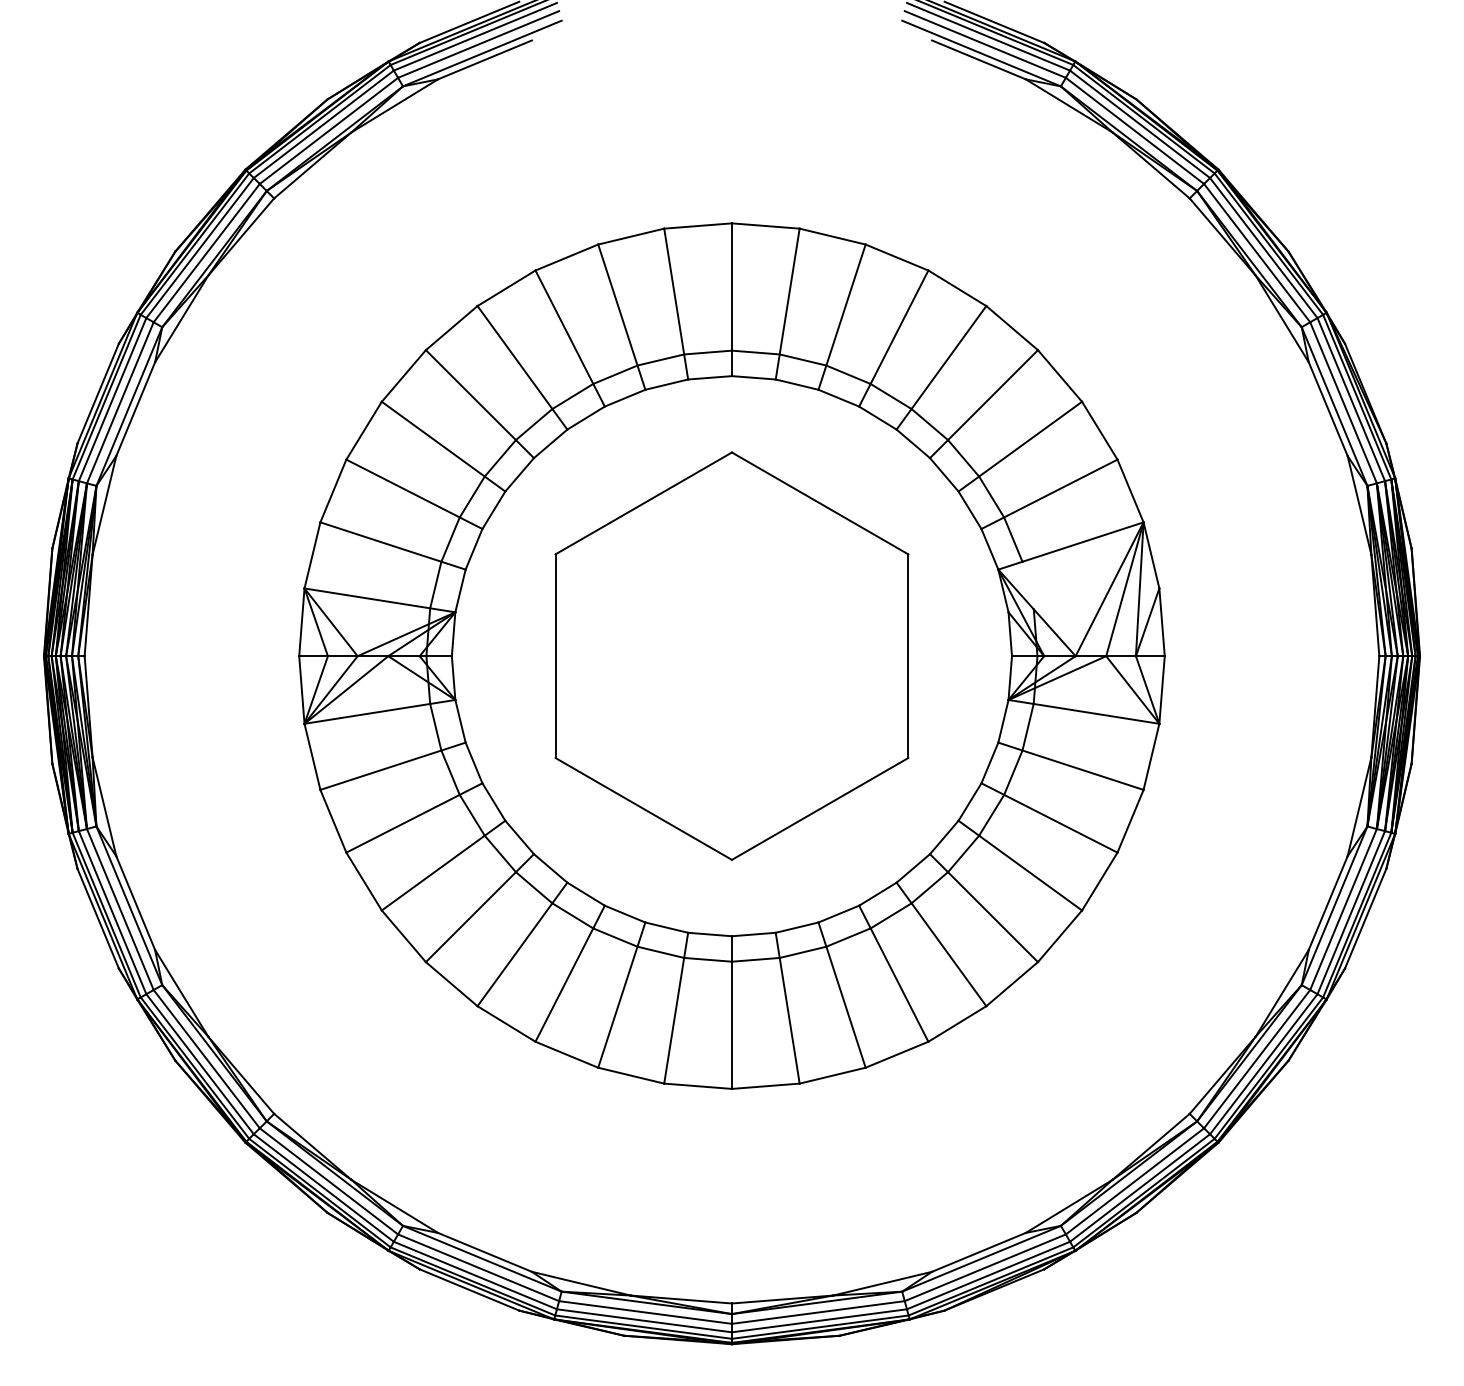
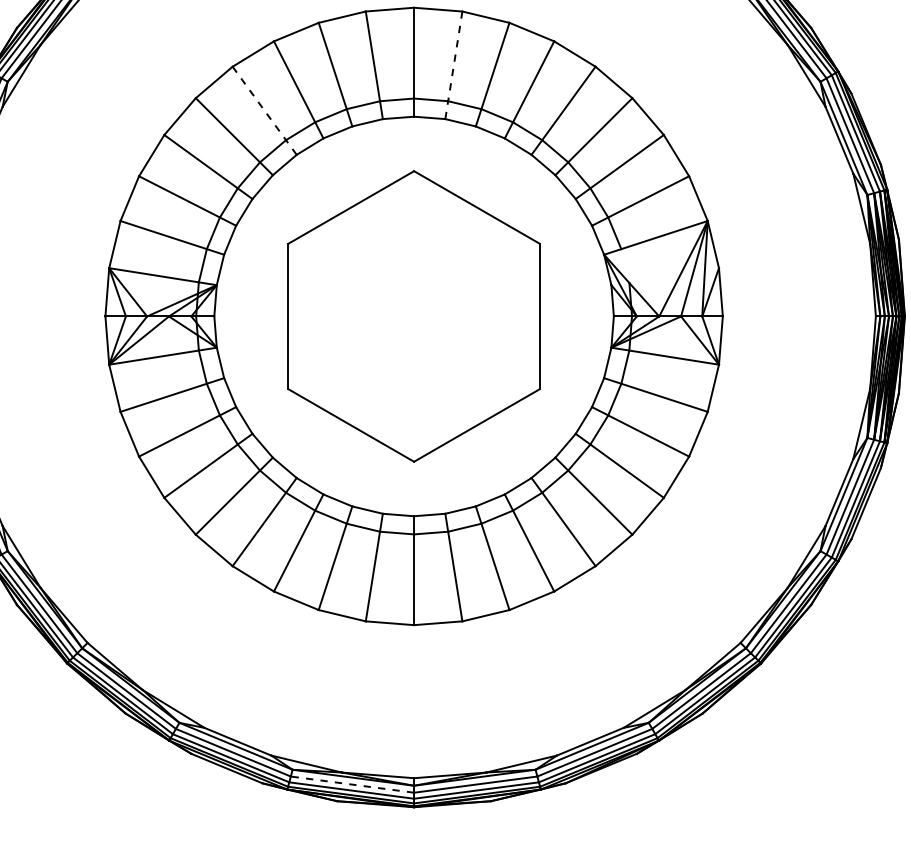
line: (787, 303) -> (453, 64), solid -> dashed
line: (522, 367) -> (264, 110), solid -> dashed
line: (645, 1312) -> (352, 784), solid -> dashed

